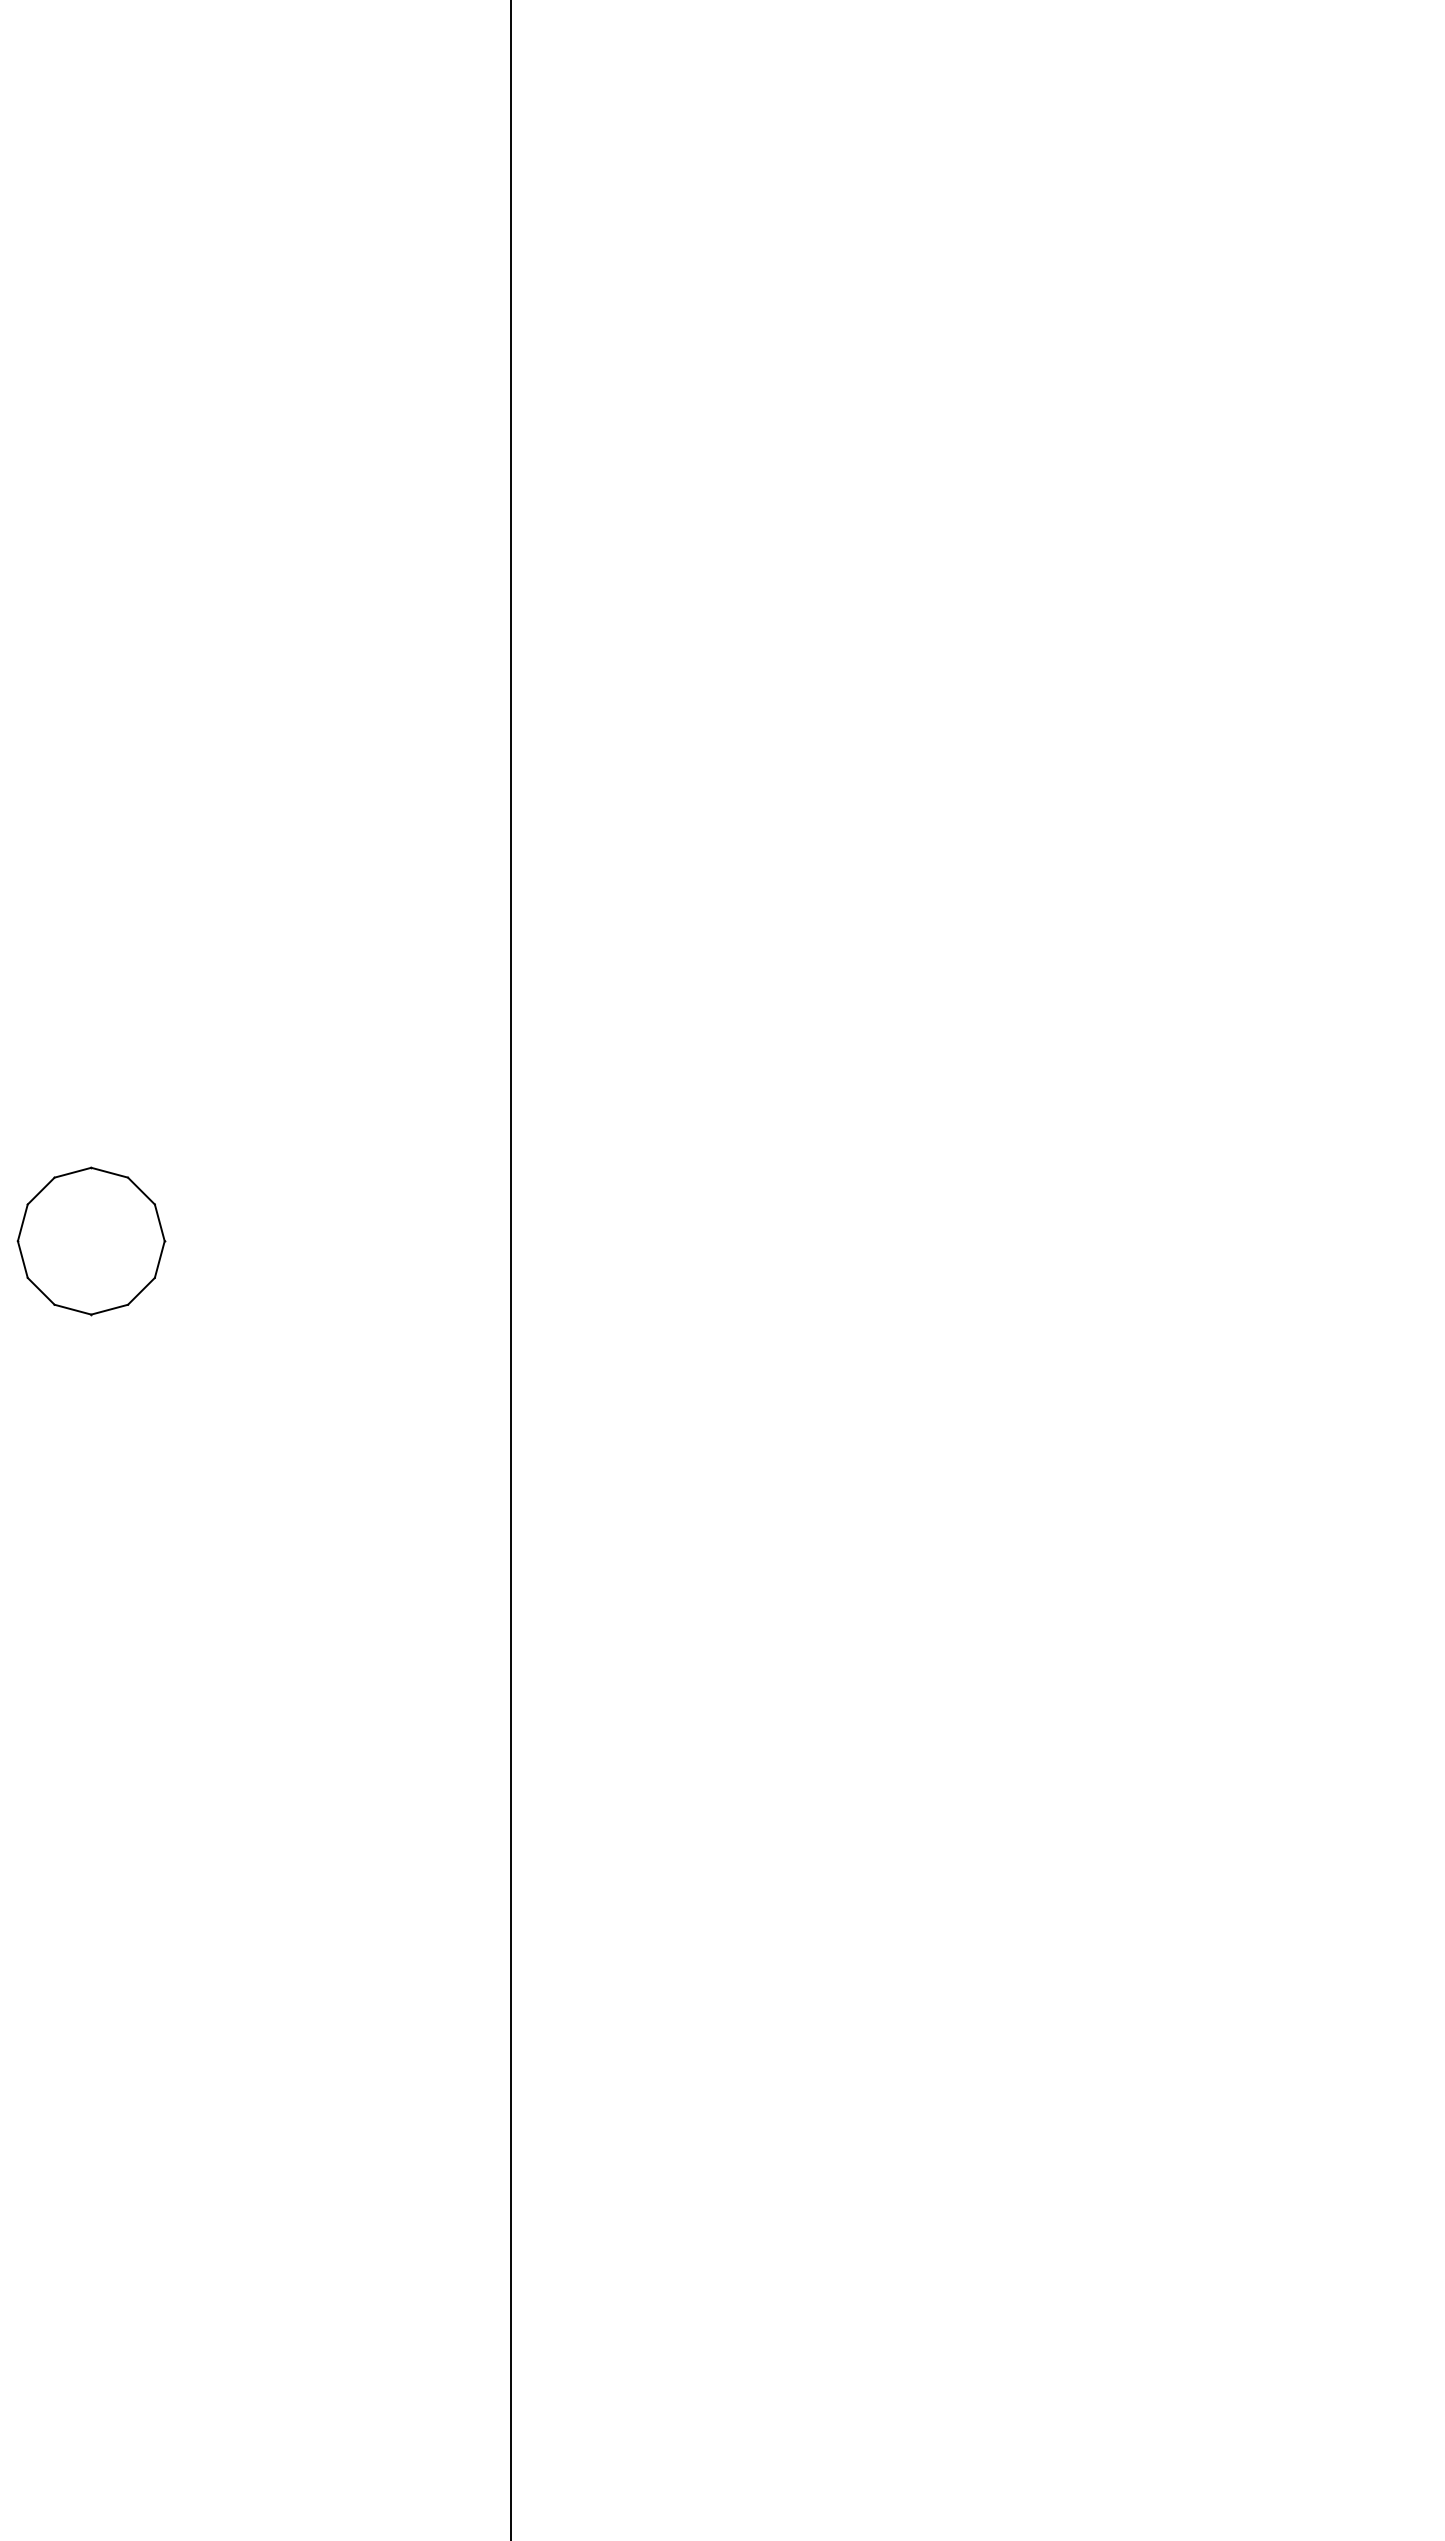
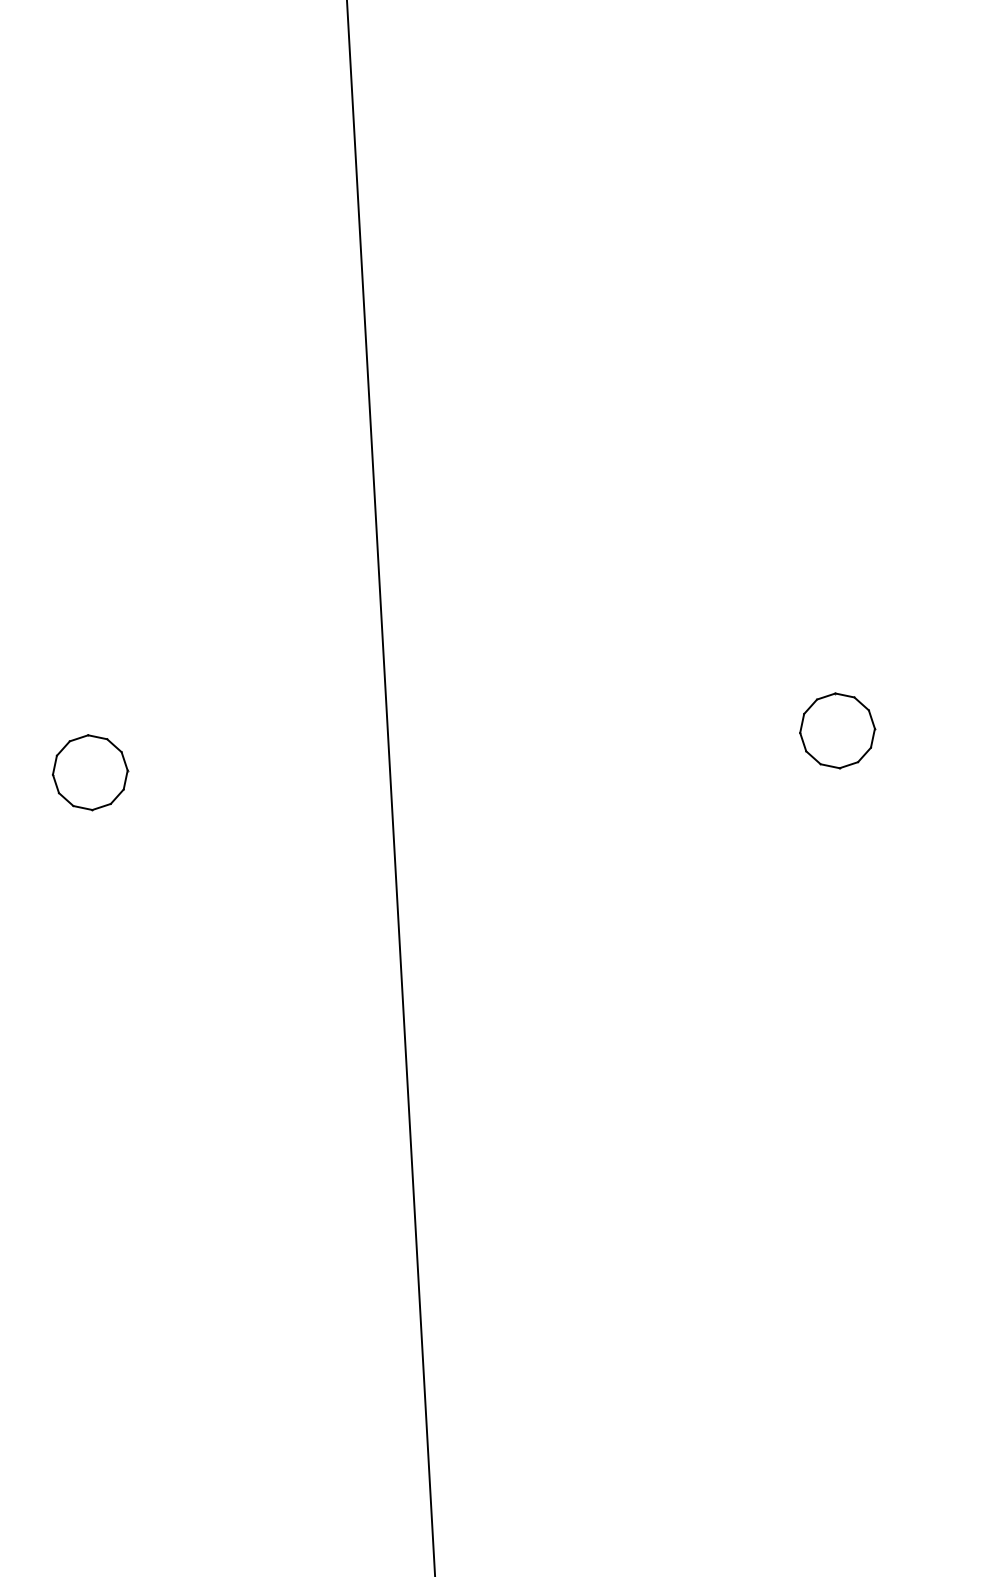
part: (91, 1241) -> (90, 772), size x0.71
part: (1139, 1241) -> (837, 731), added

